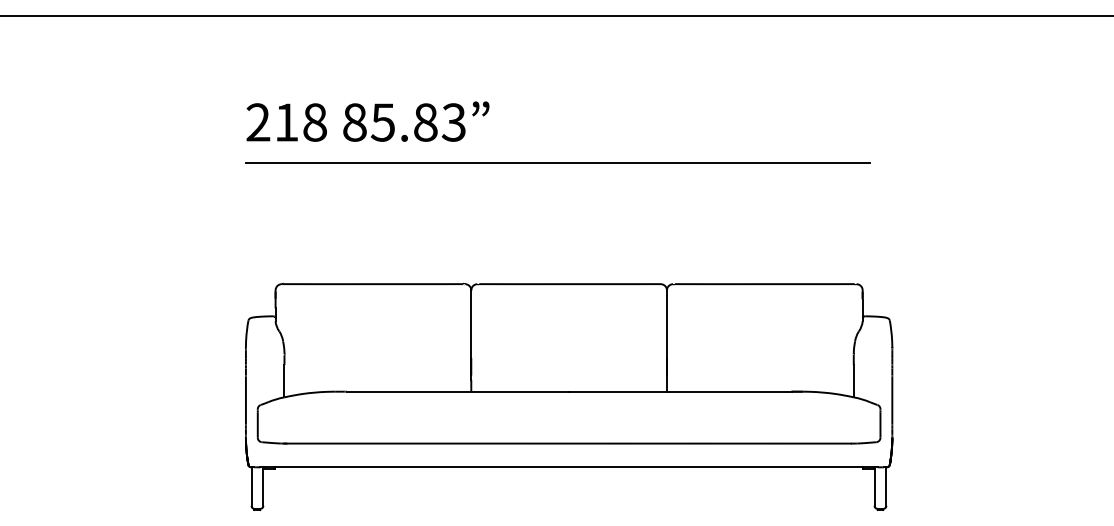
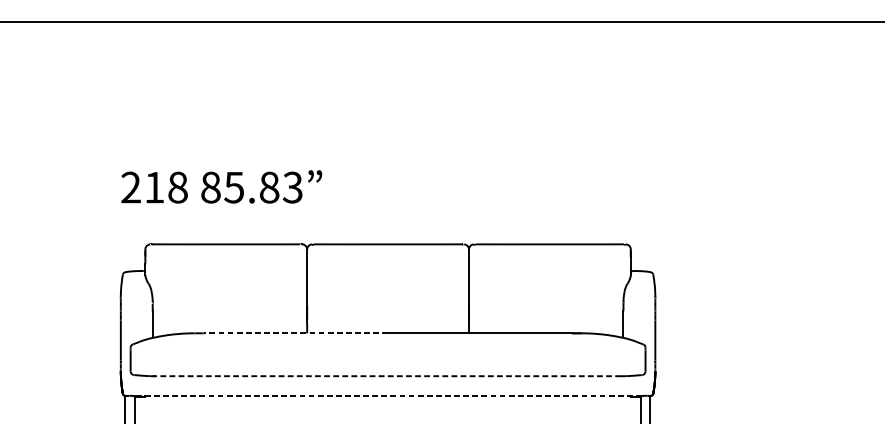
text: (367, 121) -> (221, 186), moved
line: (557, 162) -> (378, 143), removed
line: (457, 391) -> (295, 333), solid -> dashed
line: (567, 443) -> (386, 376), solid -> dashed
line: (569, 467) -> (388, 395), solid -> dashed

